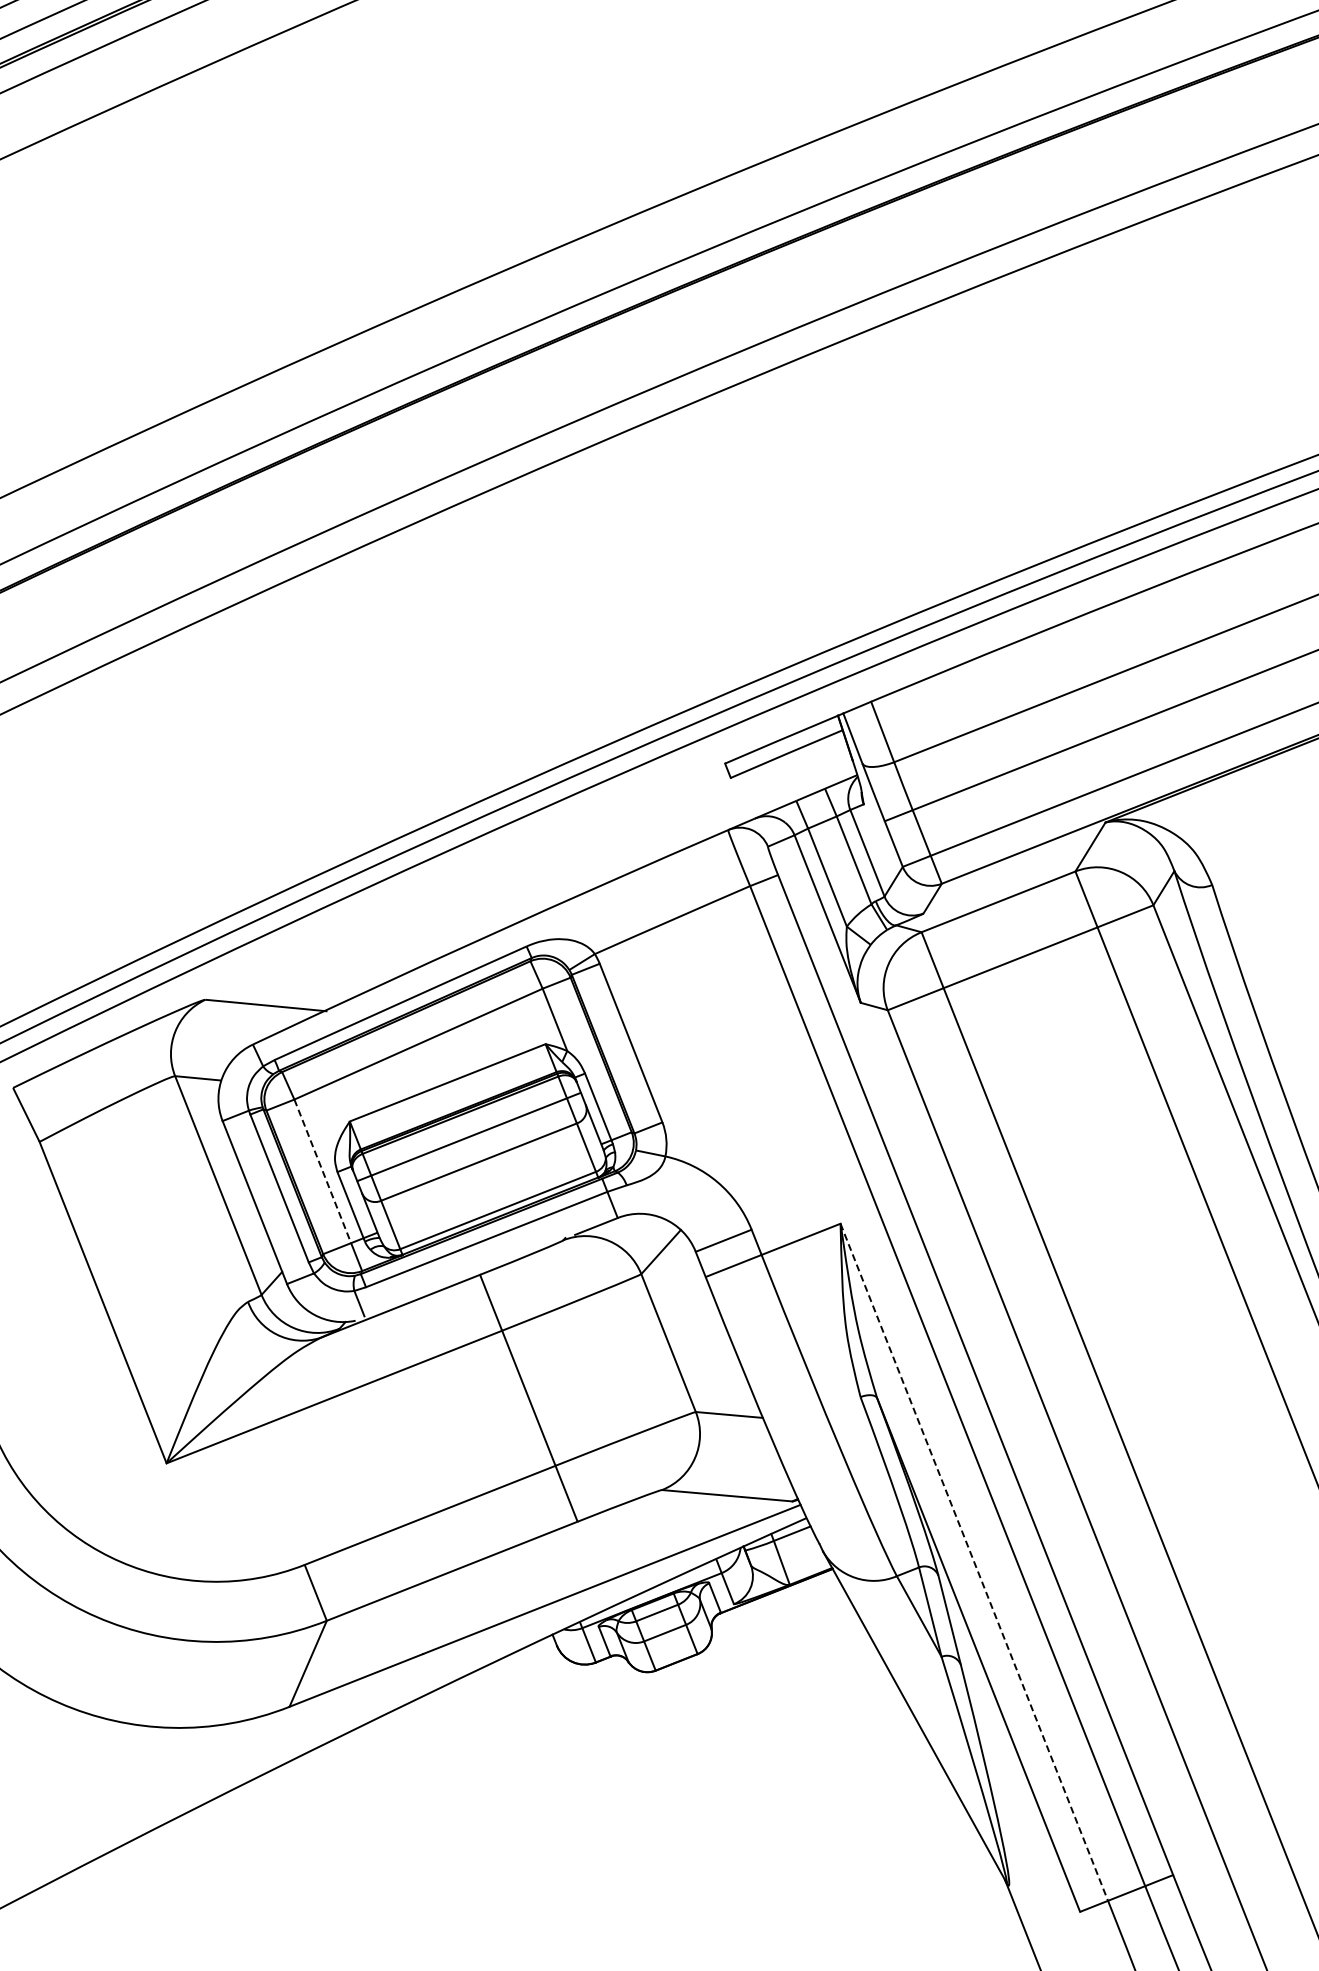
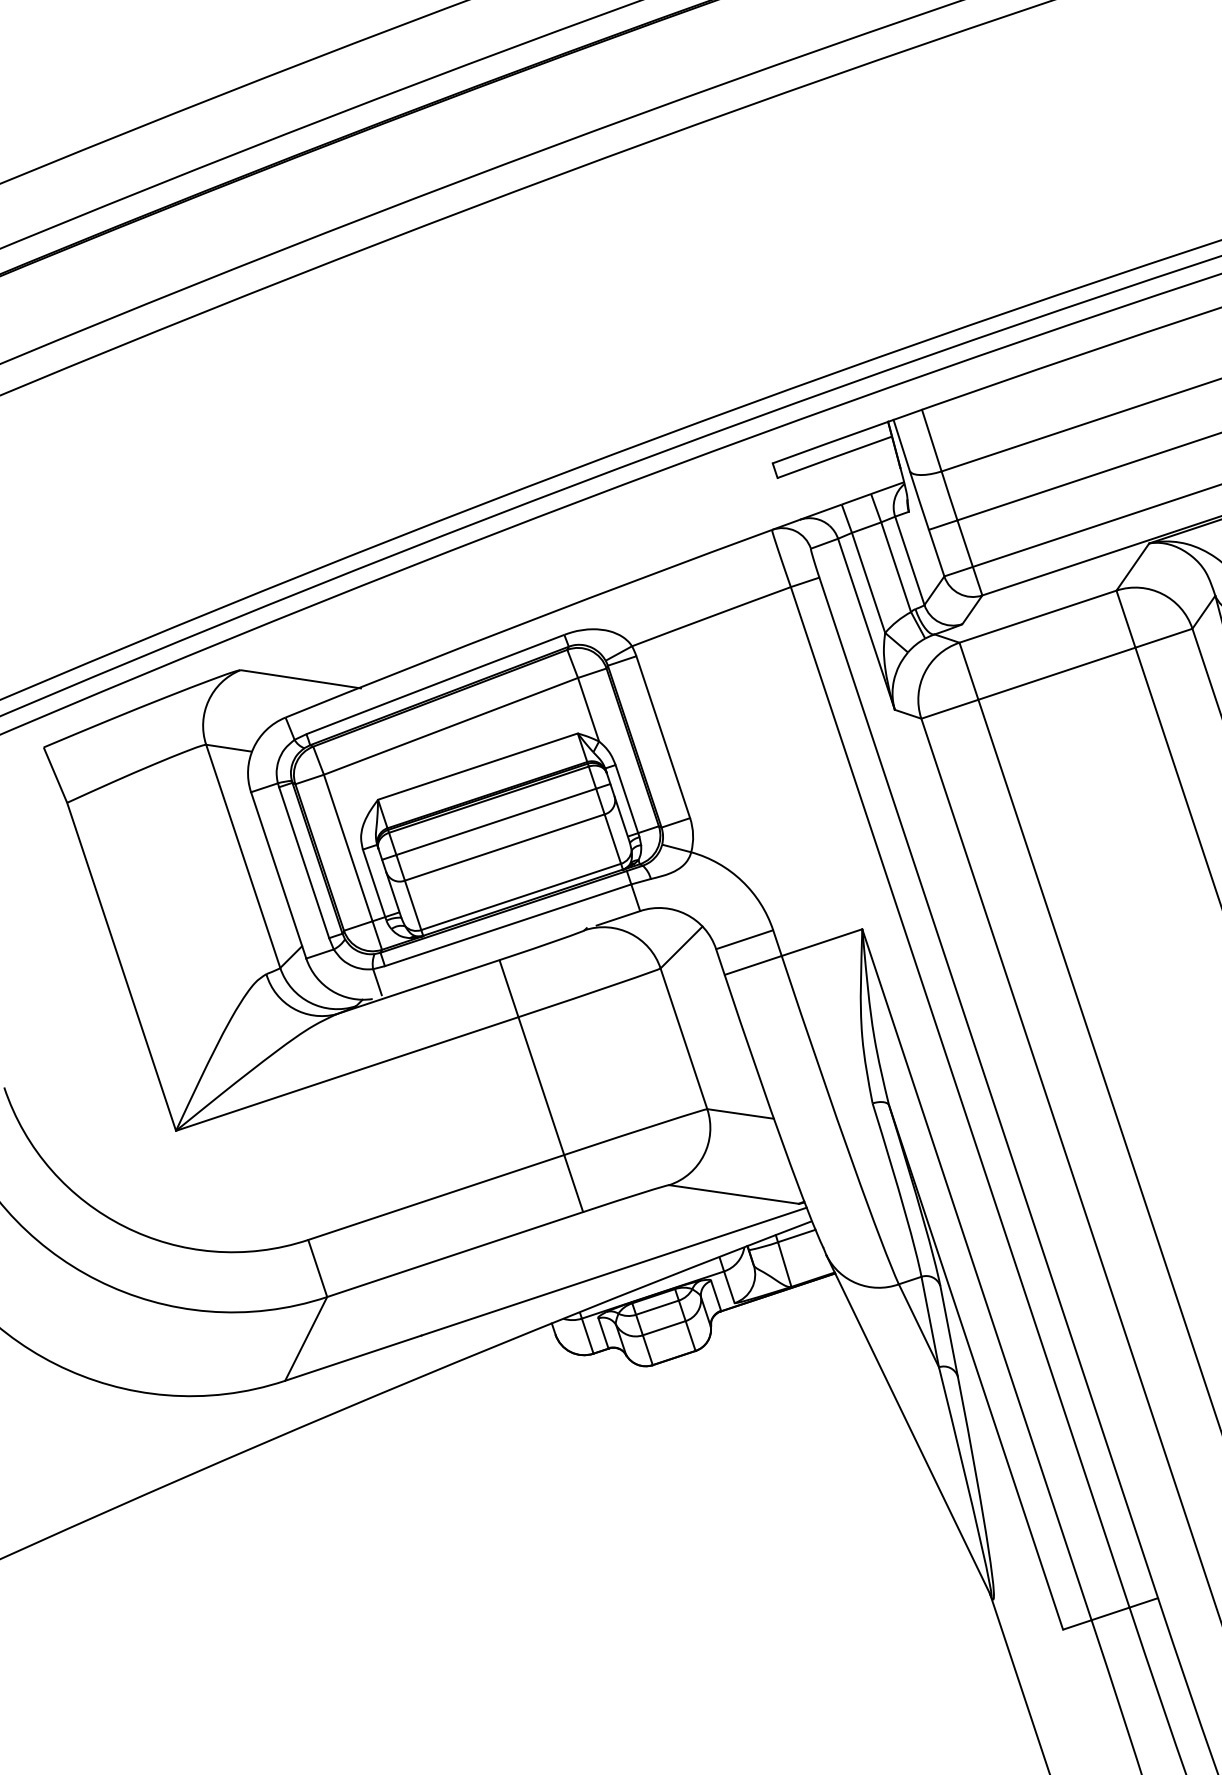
line: (322, 1171) -> (347, 848), dashed -> solid
line: (974, 1562) -> (977, 1274), dashed -> solid

